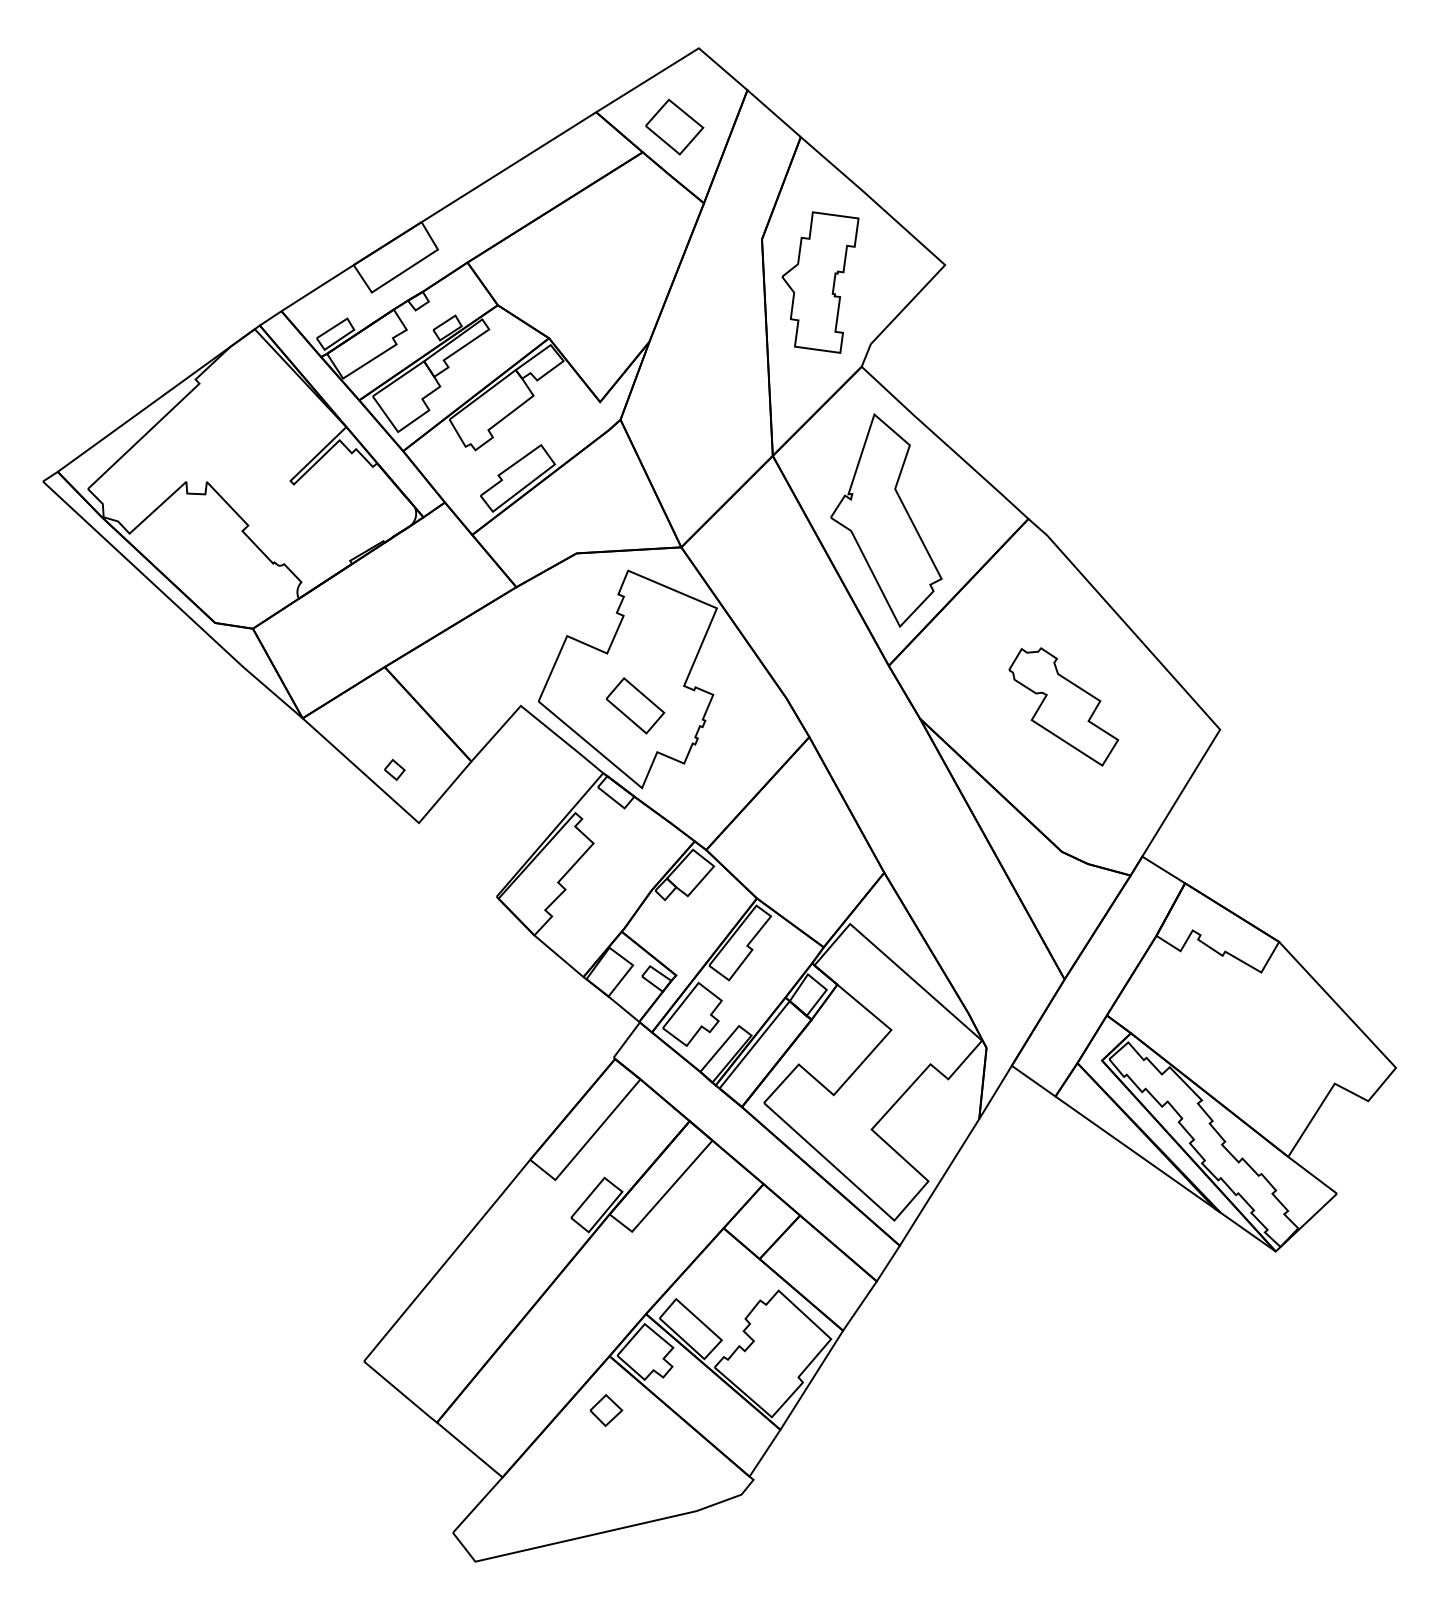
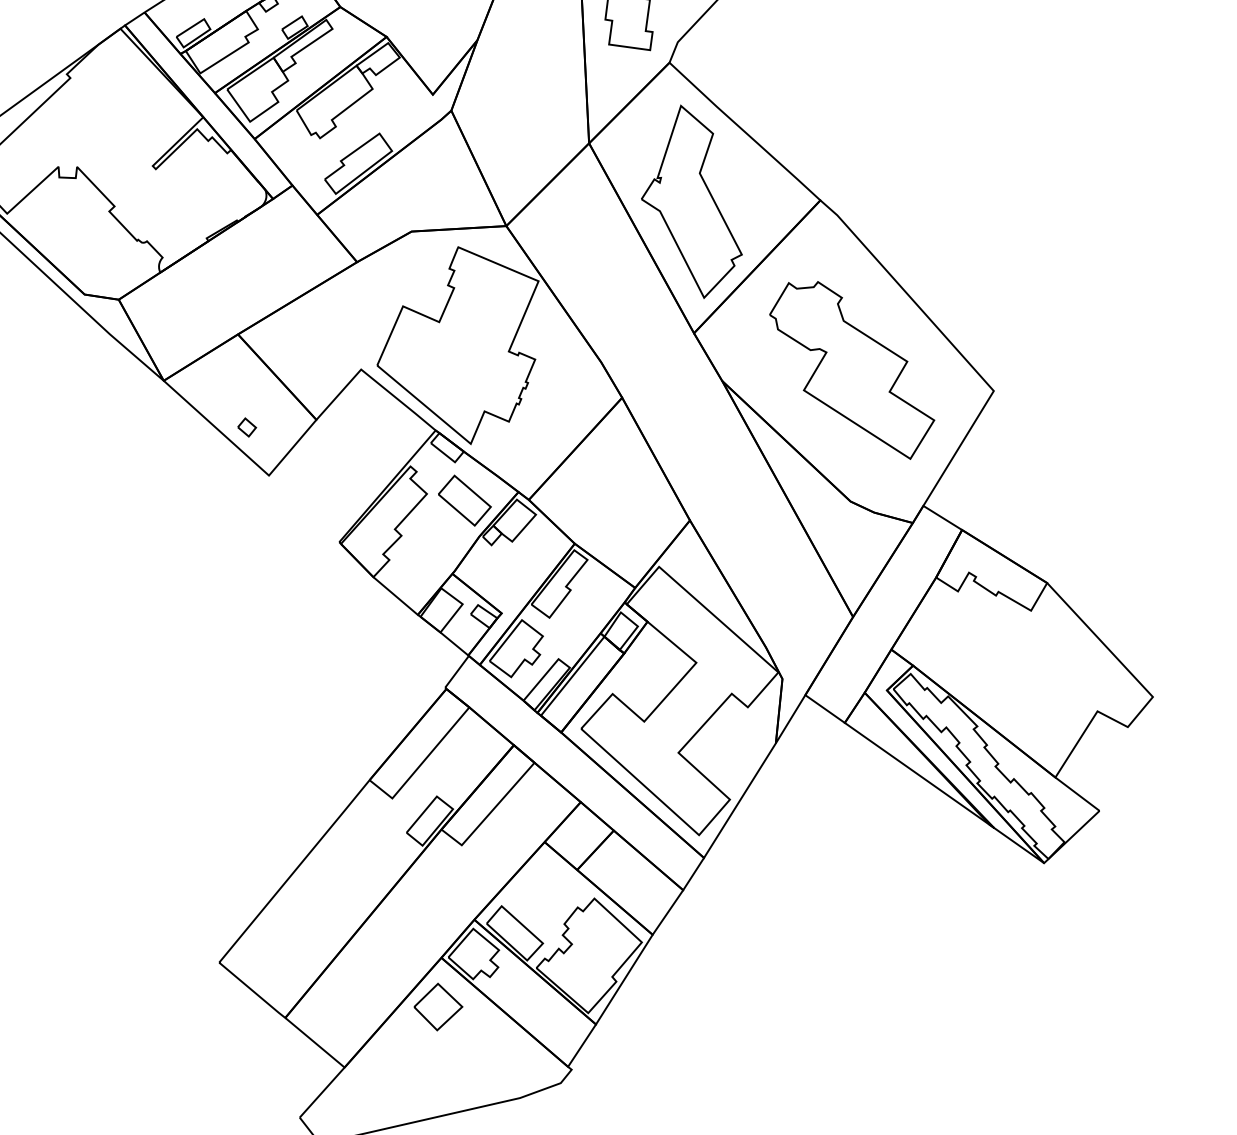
part: (635, 705) -> (464, 500), moved
part: (1063, 706) -> (852, 370), size x1.67
part: (606, 1410) -> (438, 1006), size x1.67

